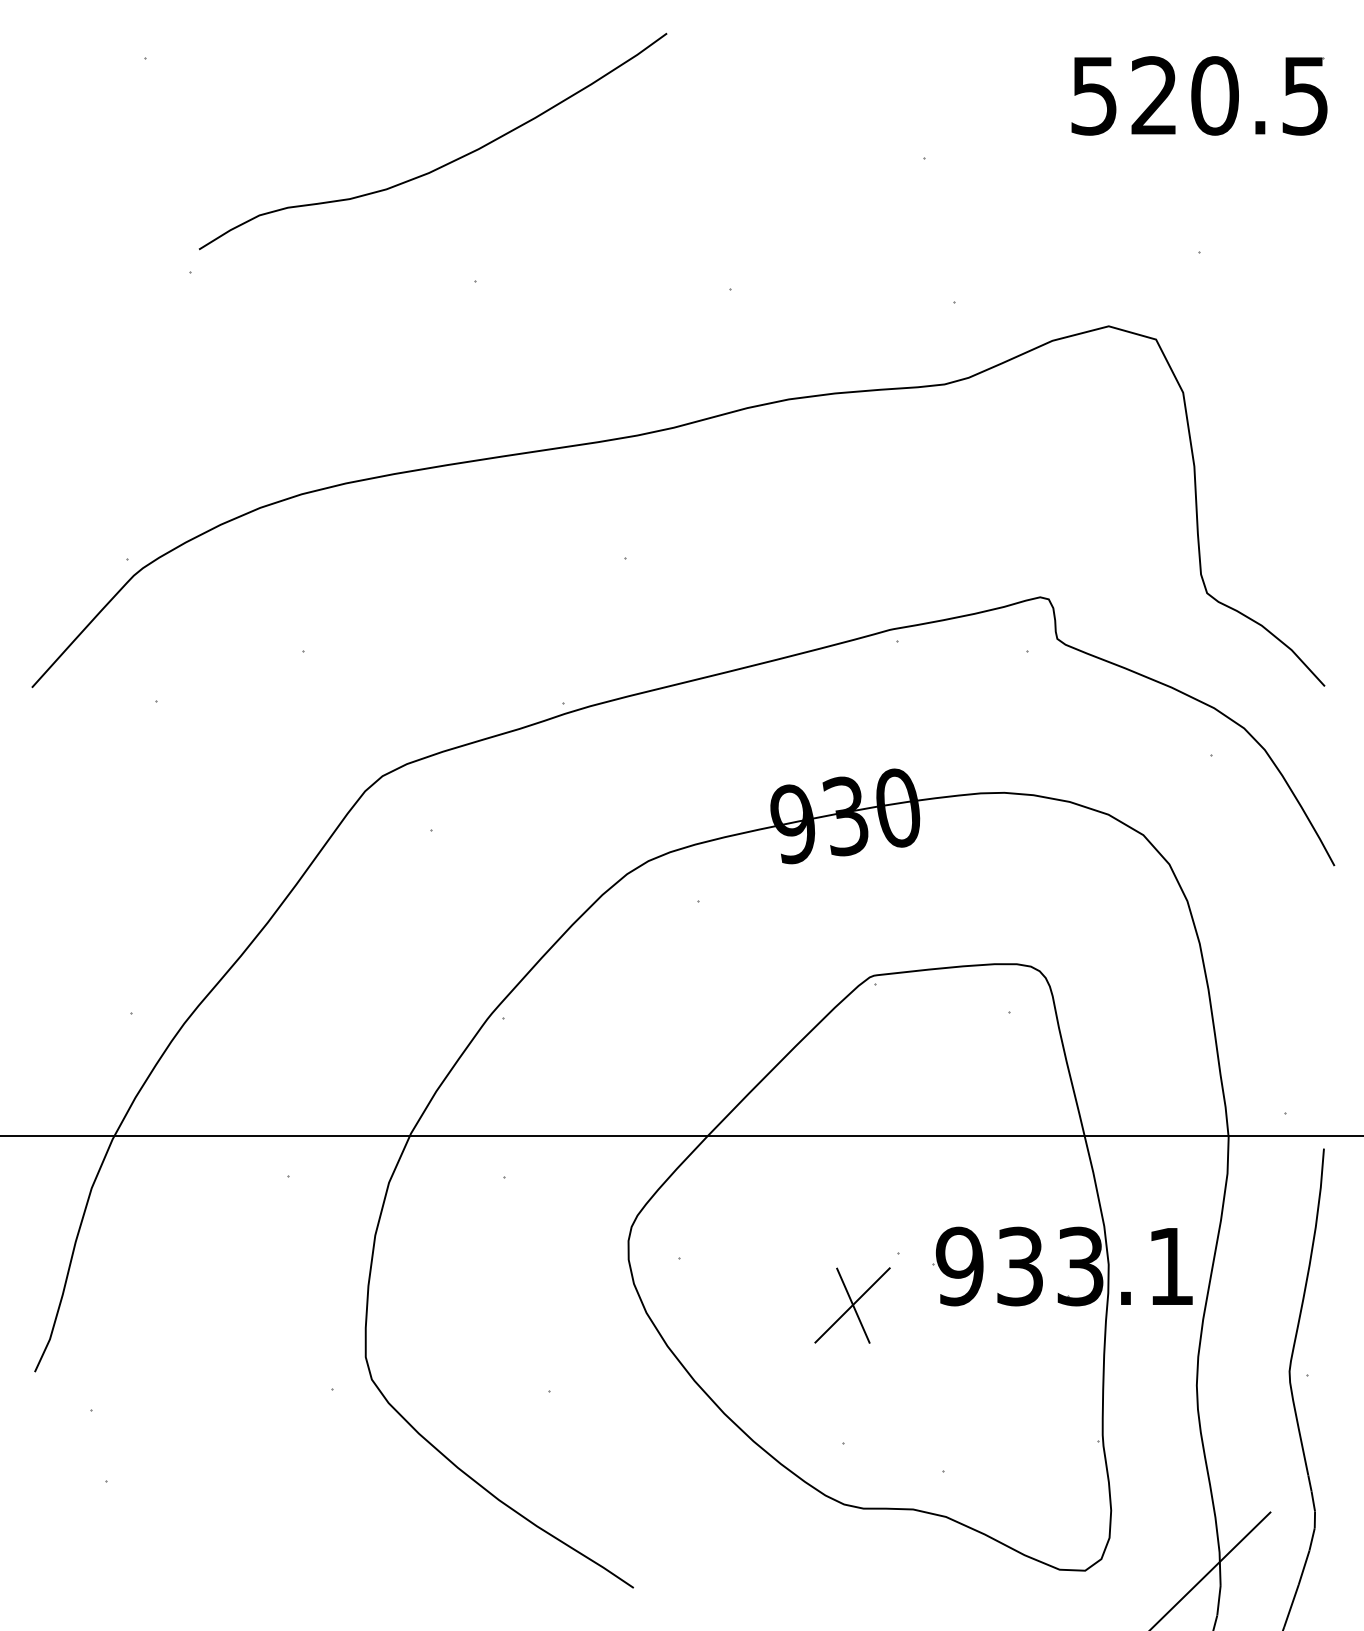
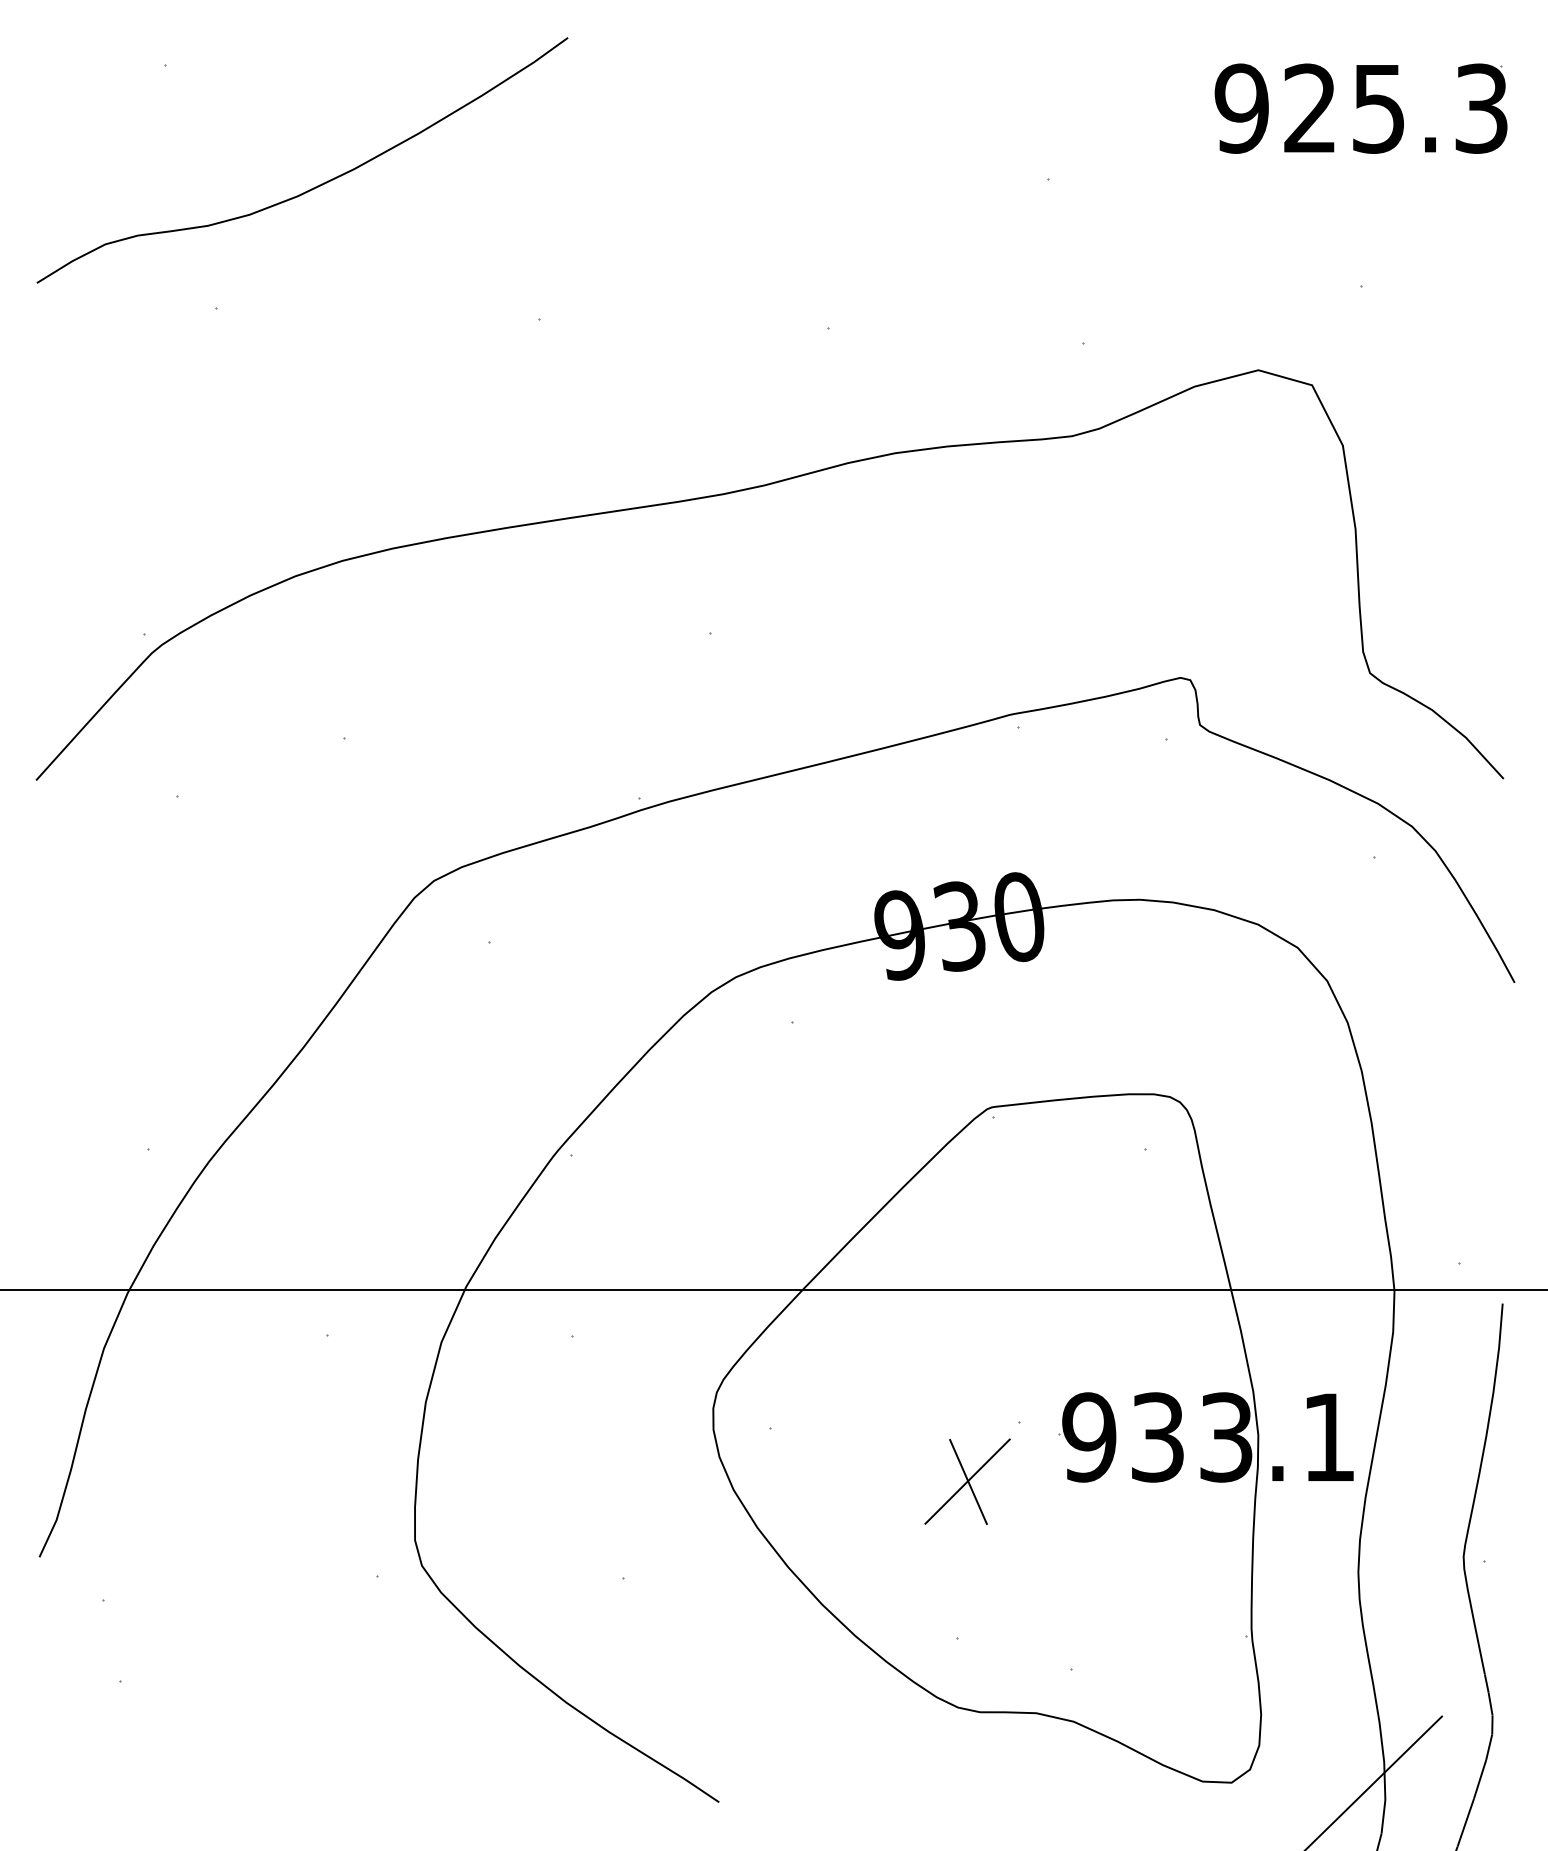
text: (1198, 95) -> (1360, 108), 520.5 -> 925.3
curve: (444, 164) -> (315, 186), moved

